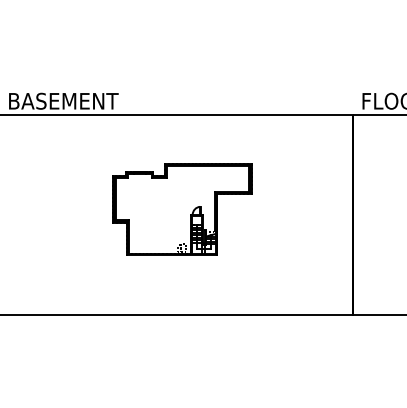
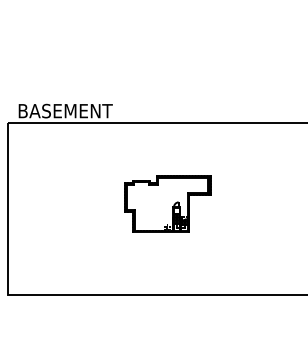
part: (182, 209) -> (167, 203), size x0.71

